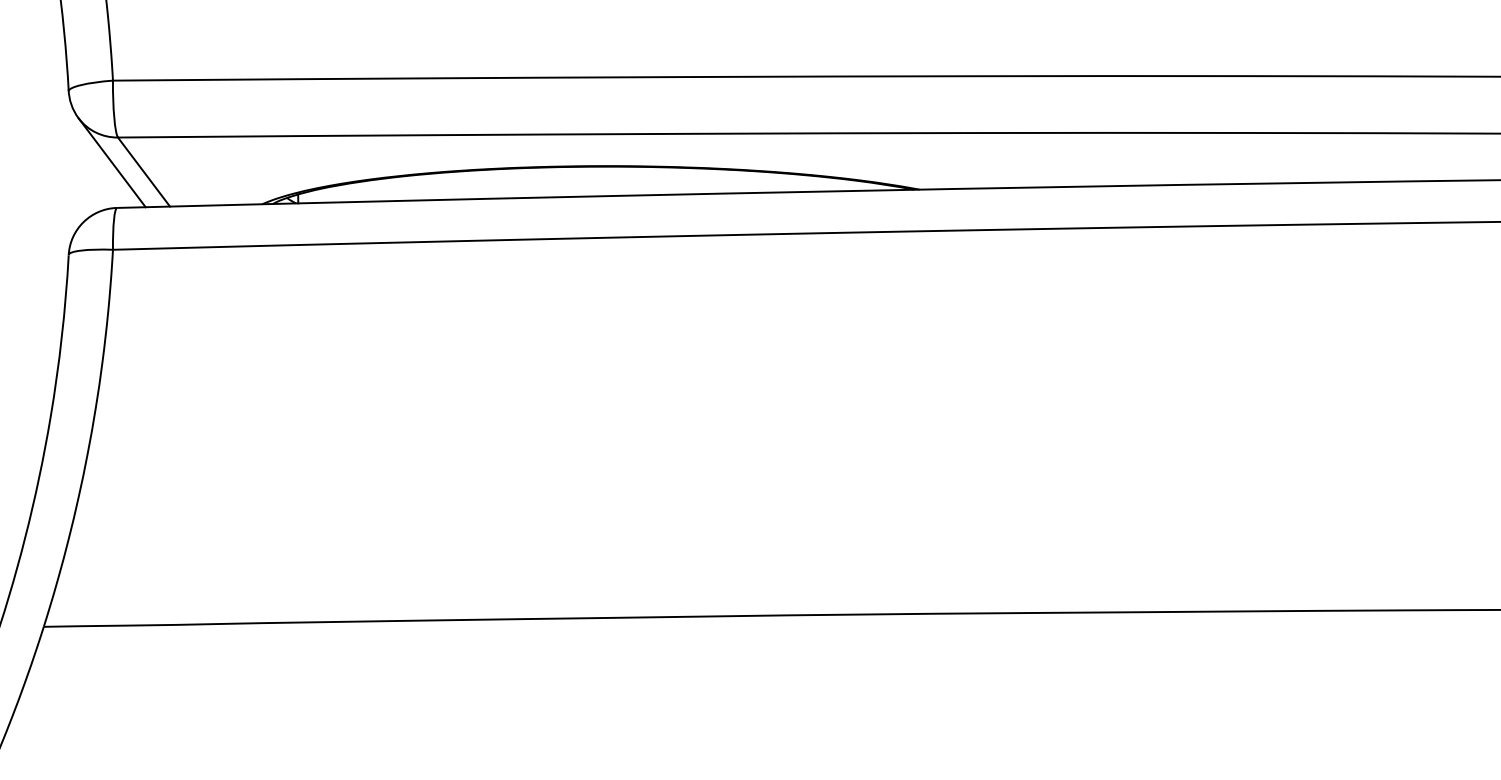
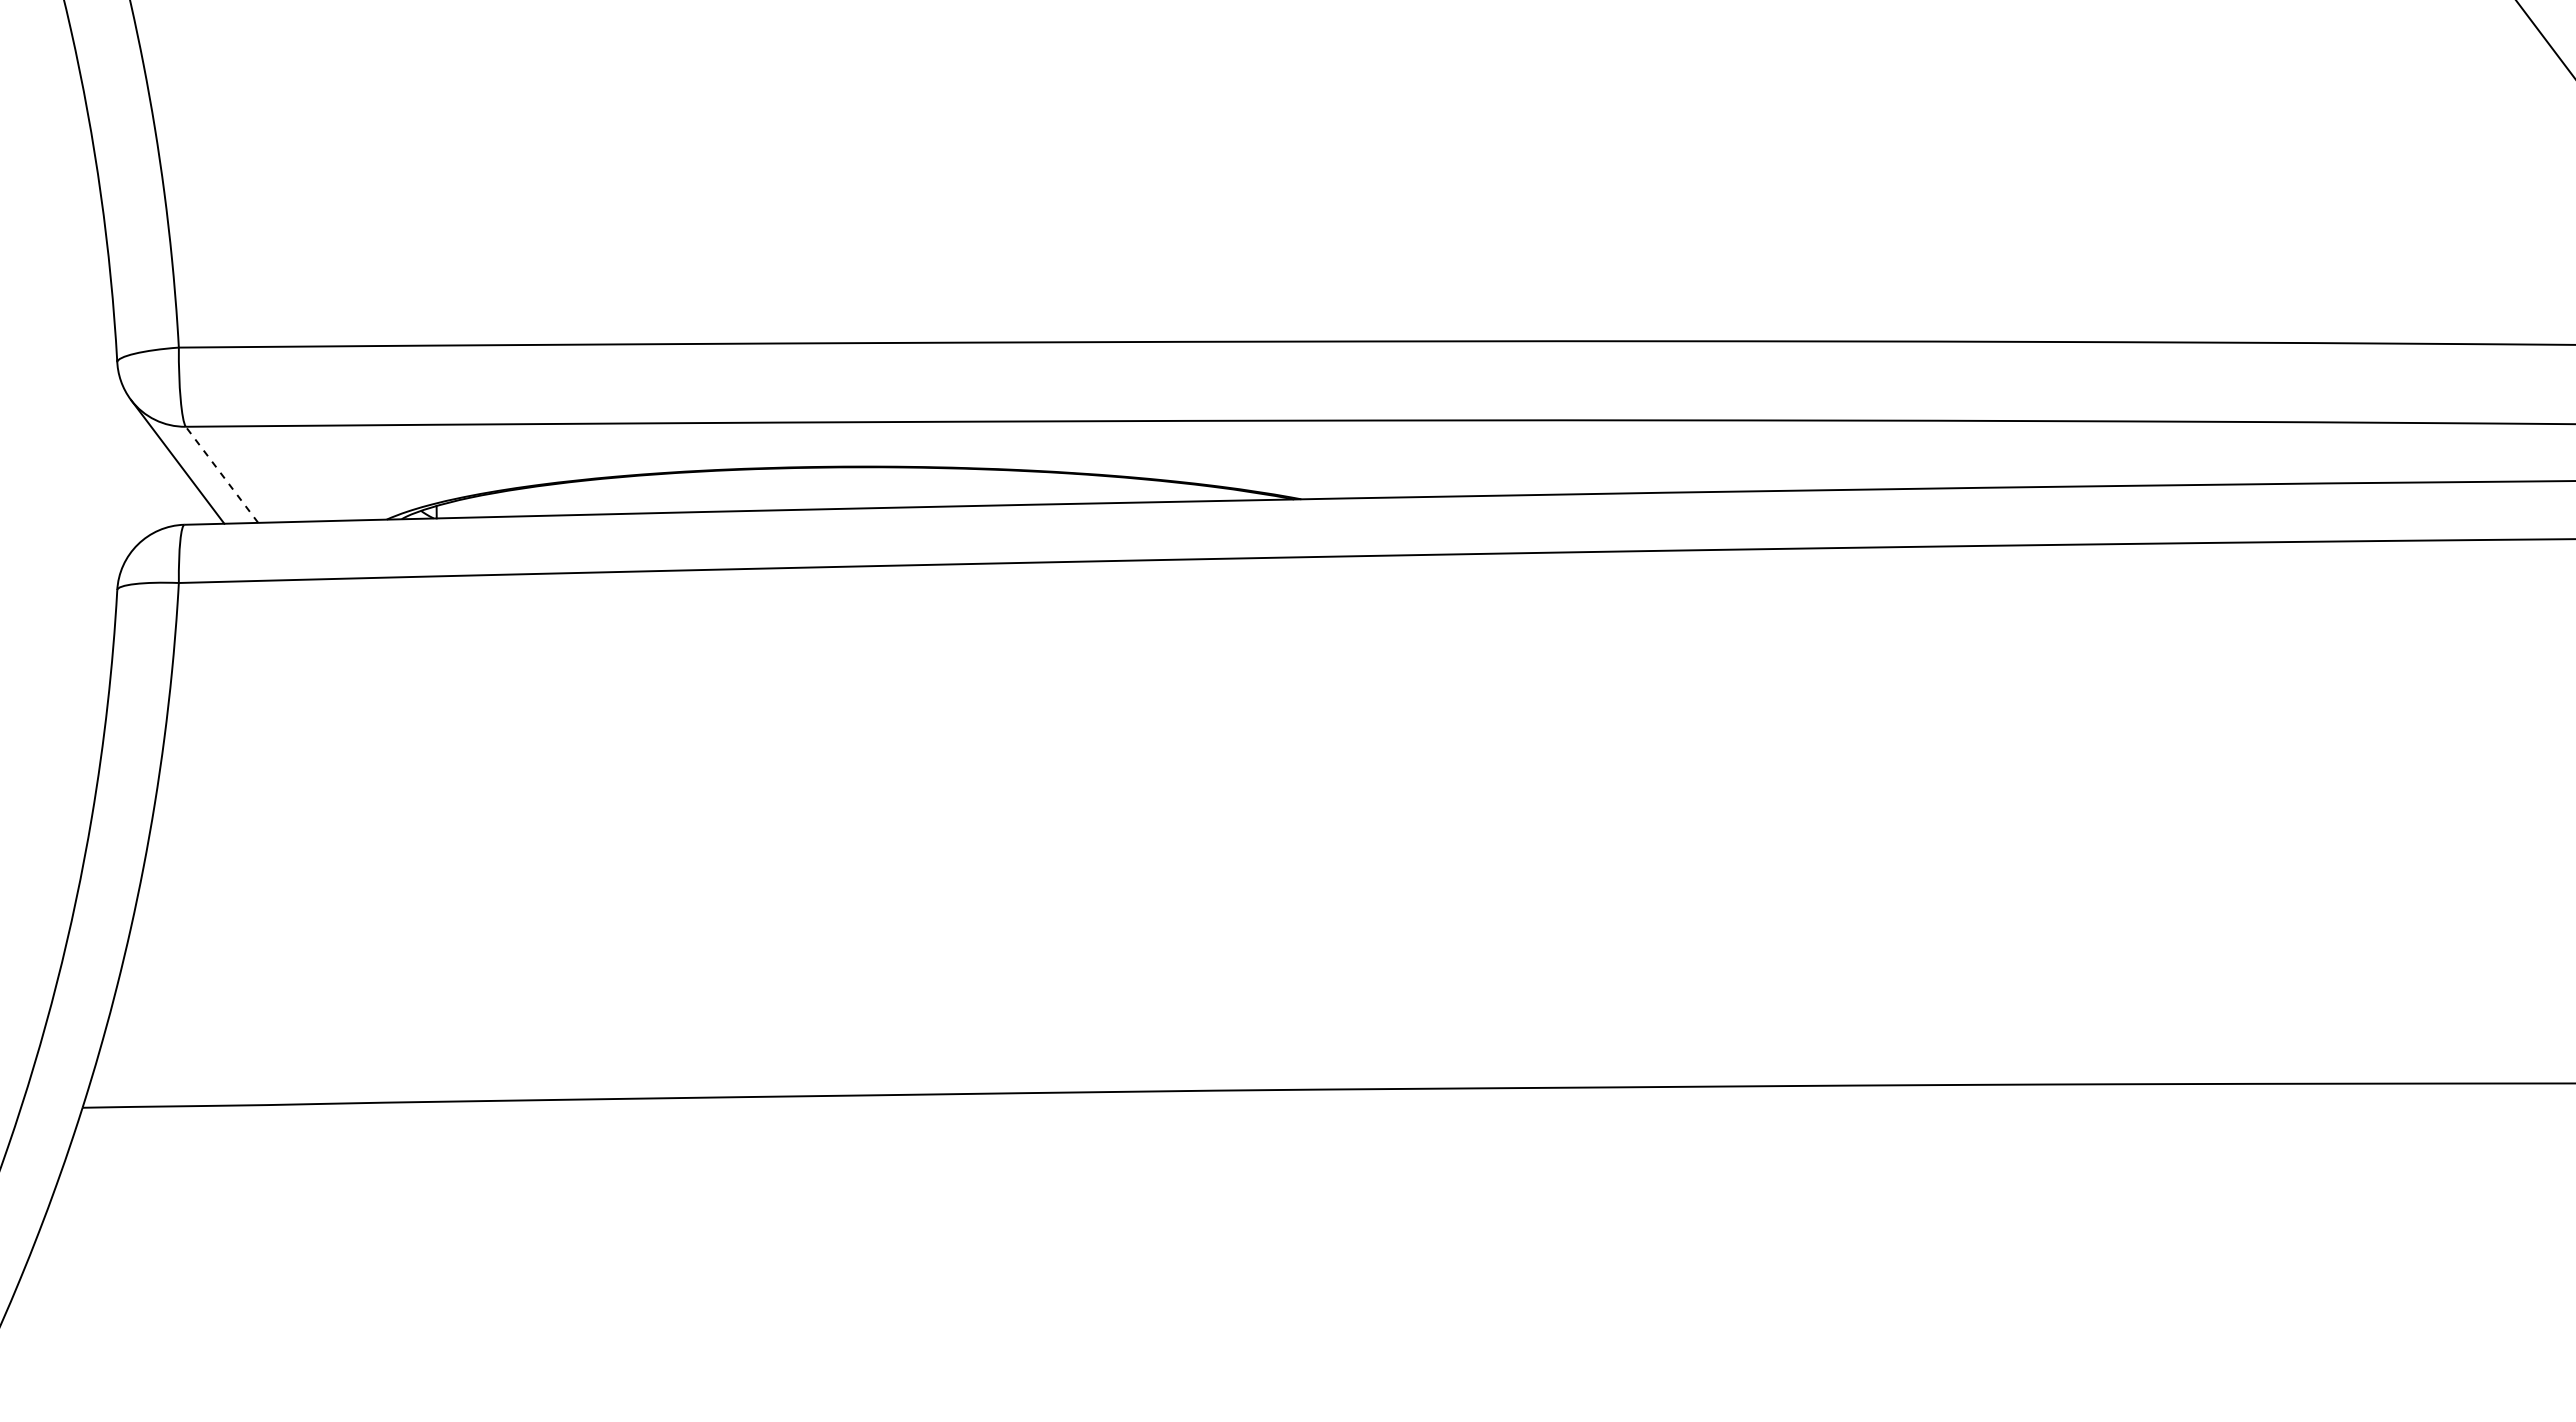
line: (143, 171) -> (221, 474), solid -> dashed

